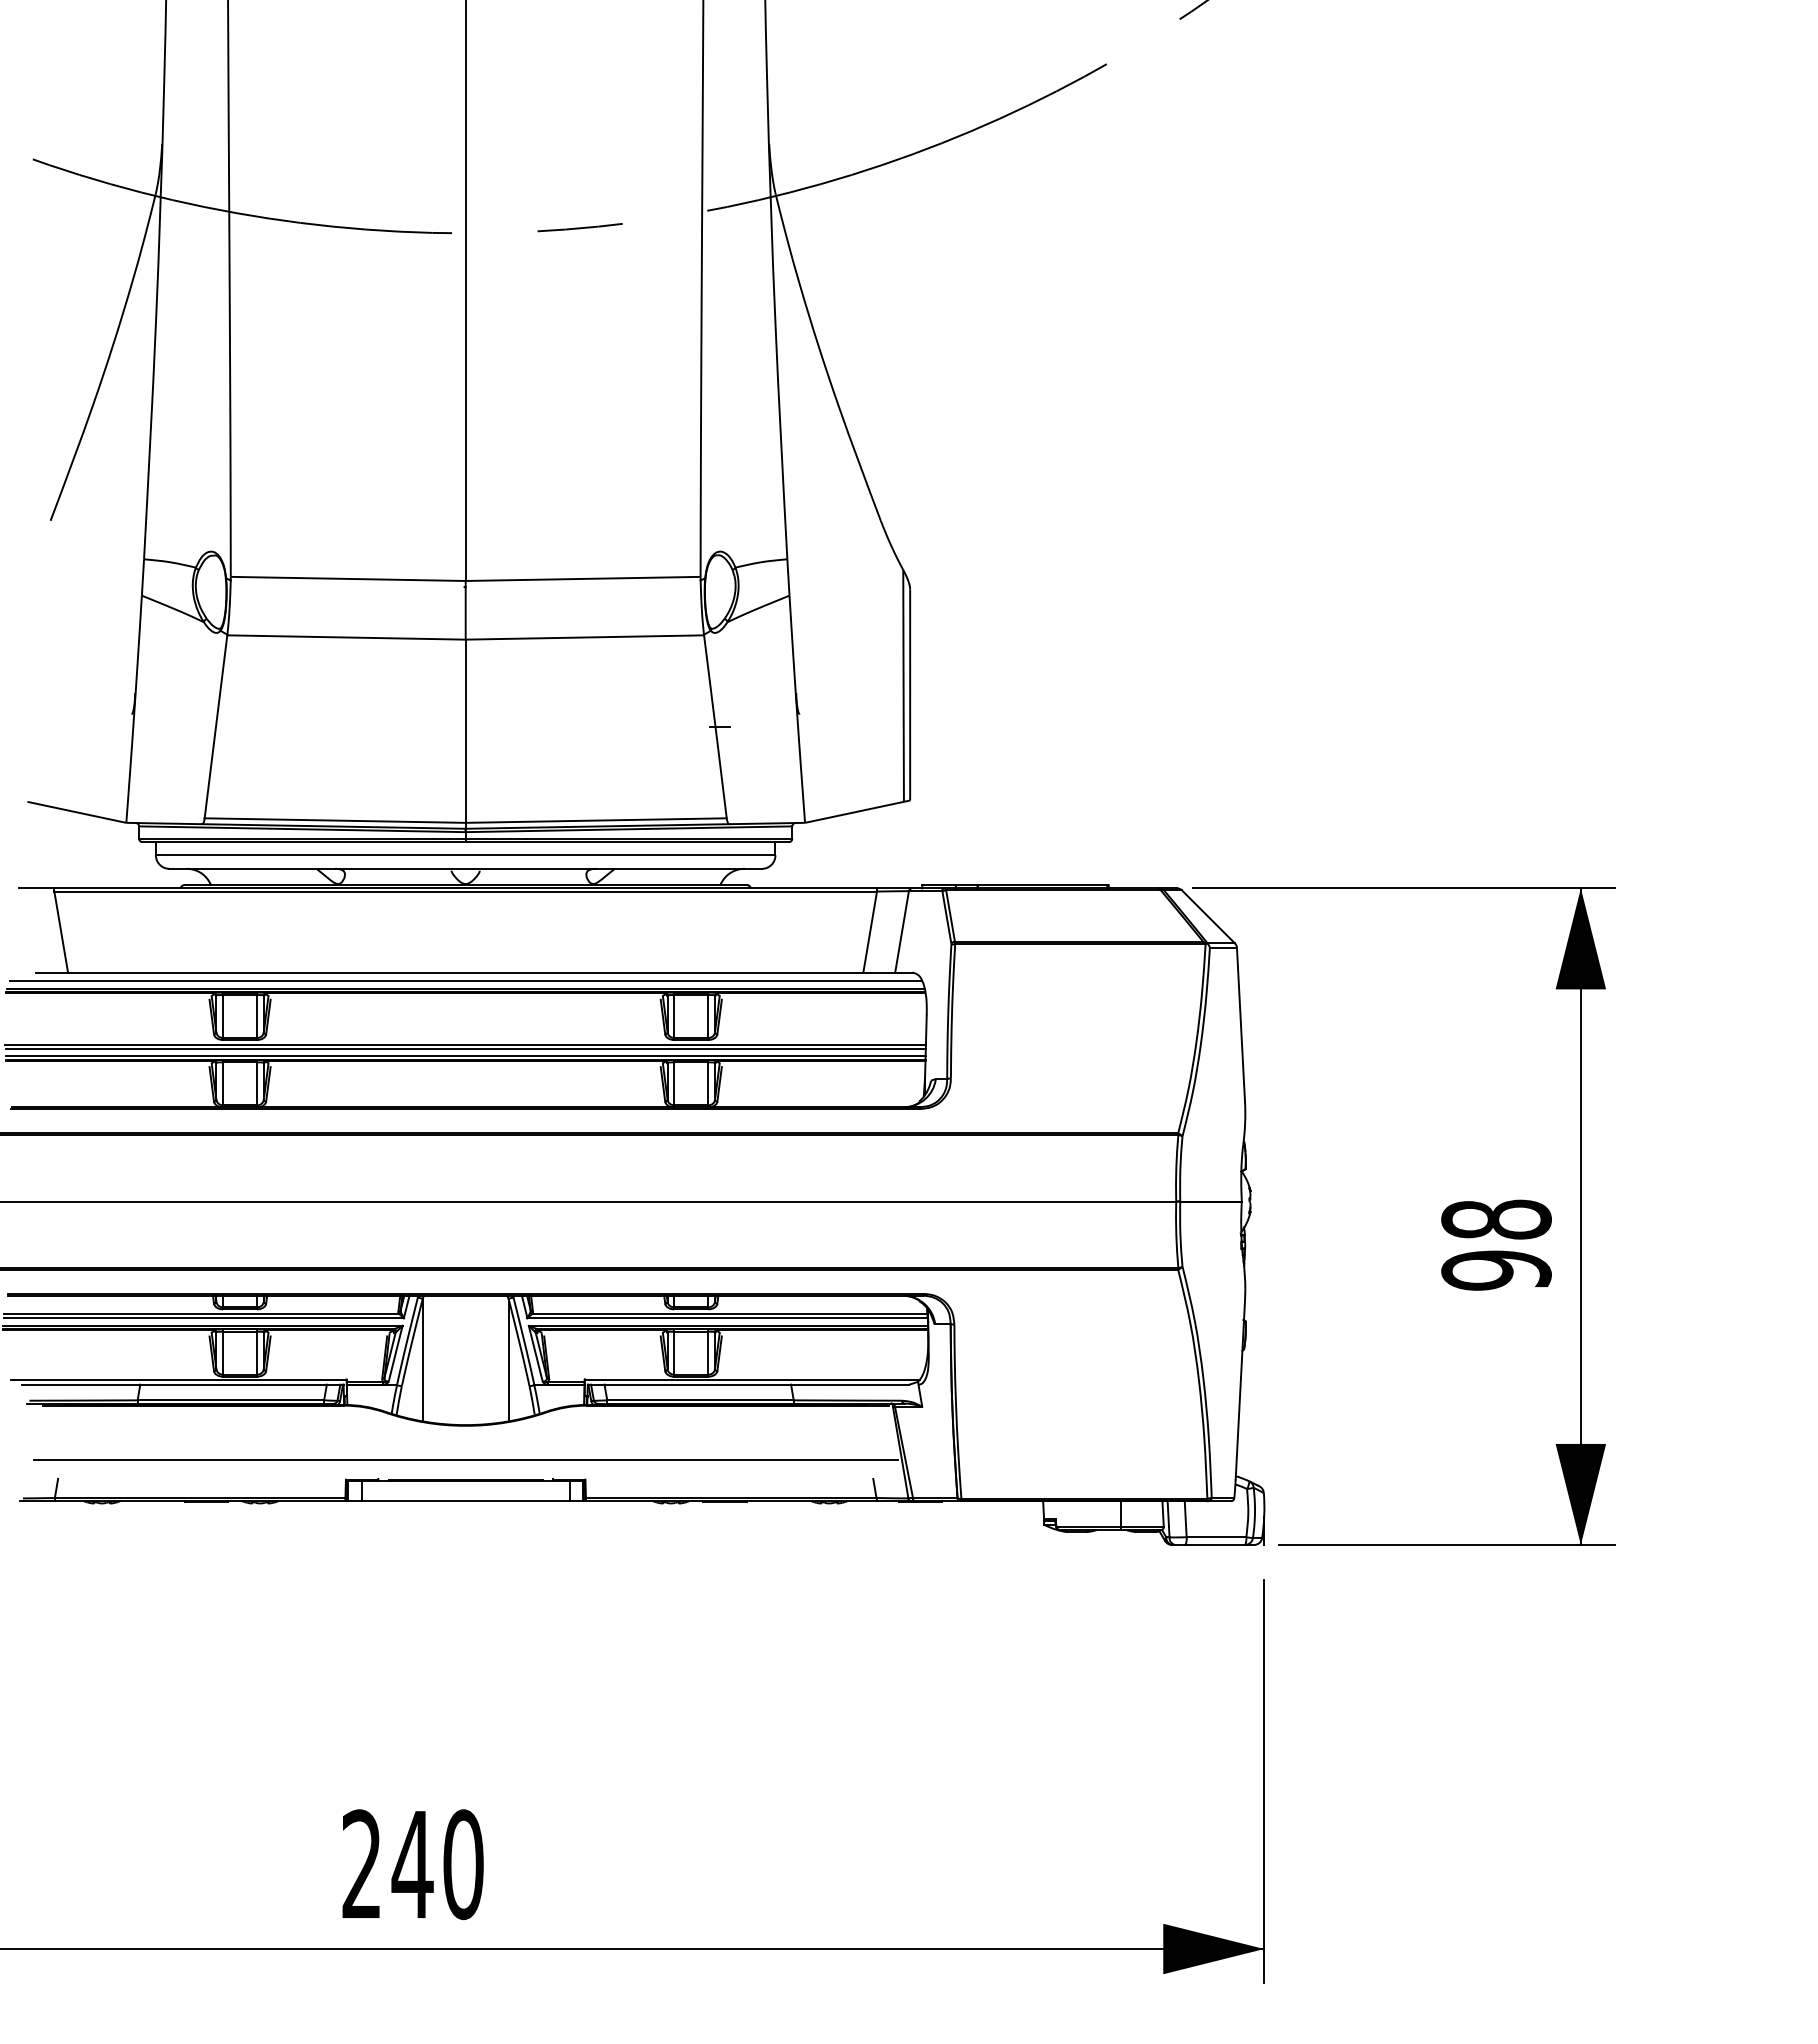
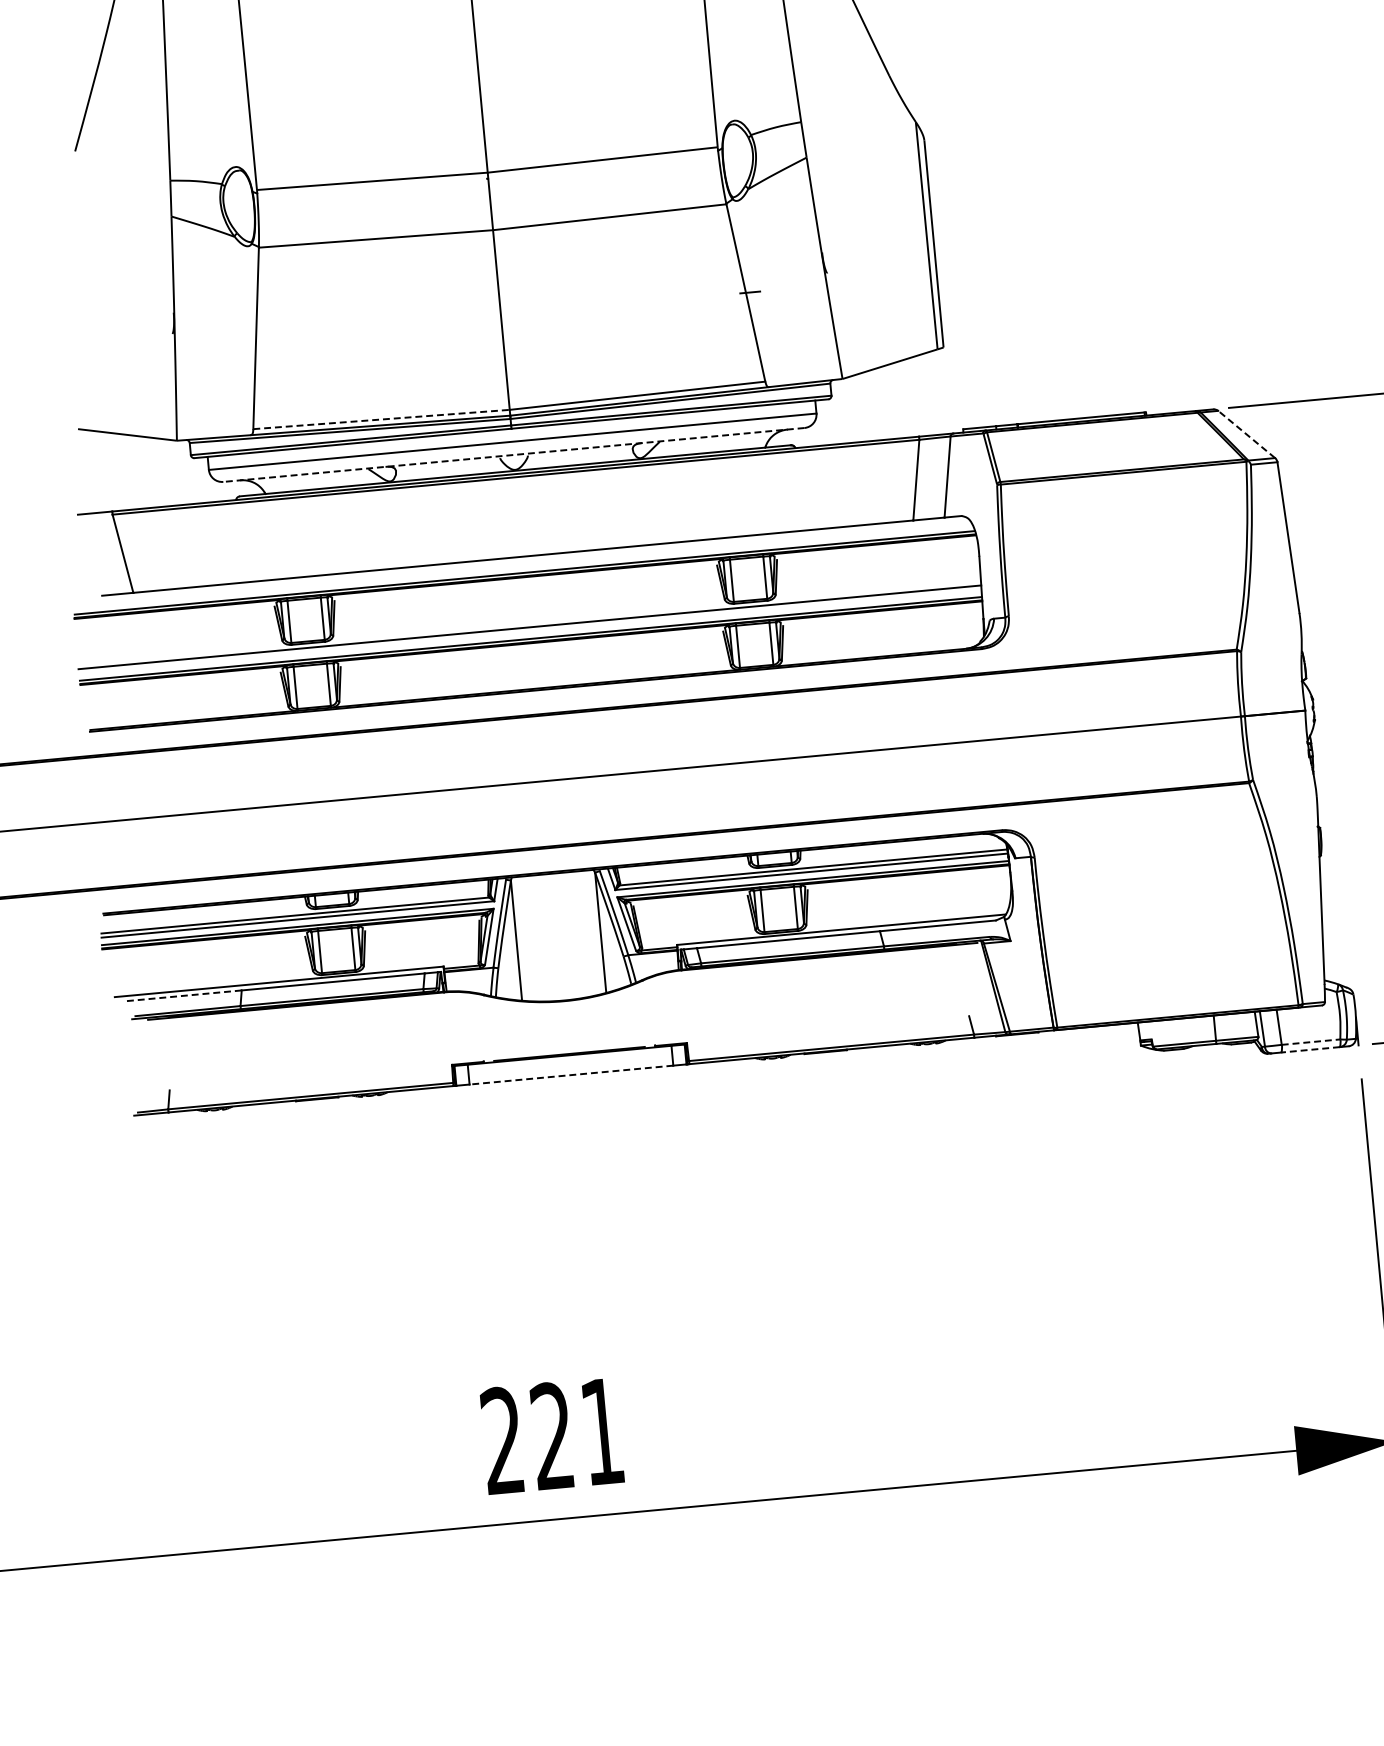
line: (335, 820) -> (381, 419), solid -> dashed
line: (465, 868) -> (513, 454), solid -> dashed
line: (1208, 916) -> (1246, 434), solid -> dashed
line: (465, 981) -> (523, 565), removed
line: (465, 1048) -> (530, 631), removed
line: (80, 1384) -> (183, 995), solid -> dashed
line: (465, 1460) -> (567, 1035), removed
line: (465, 1501) -> (571, 1075), solid -> dashed
line: (1216, 1537) -> (1311, 1042), solid -> dashed
line: (1215, 1544) -> (1310, 1049), solid -> dashed
text: (437, 1864) -> (576, 1433), 240 -> 221

